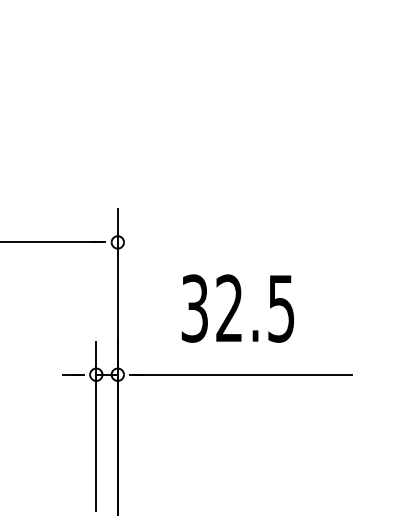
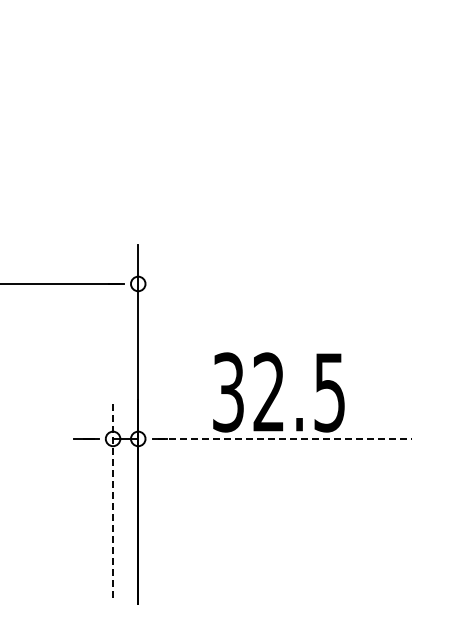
text: (237, 308) -> (278, 392), moved
line: (243, 374) -> (285, 438), solid -> dashed
line: (96, 426) -> (113, 499), solid -> dashed

